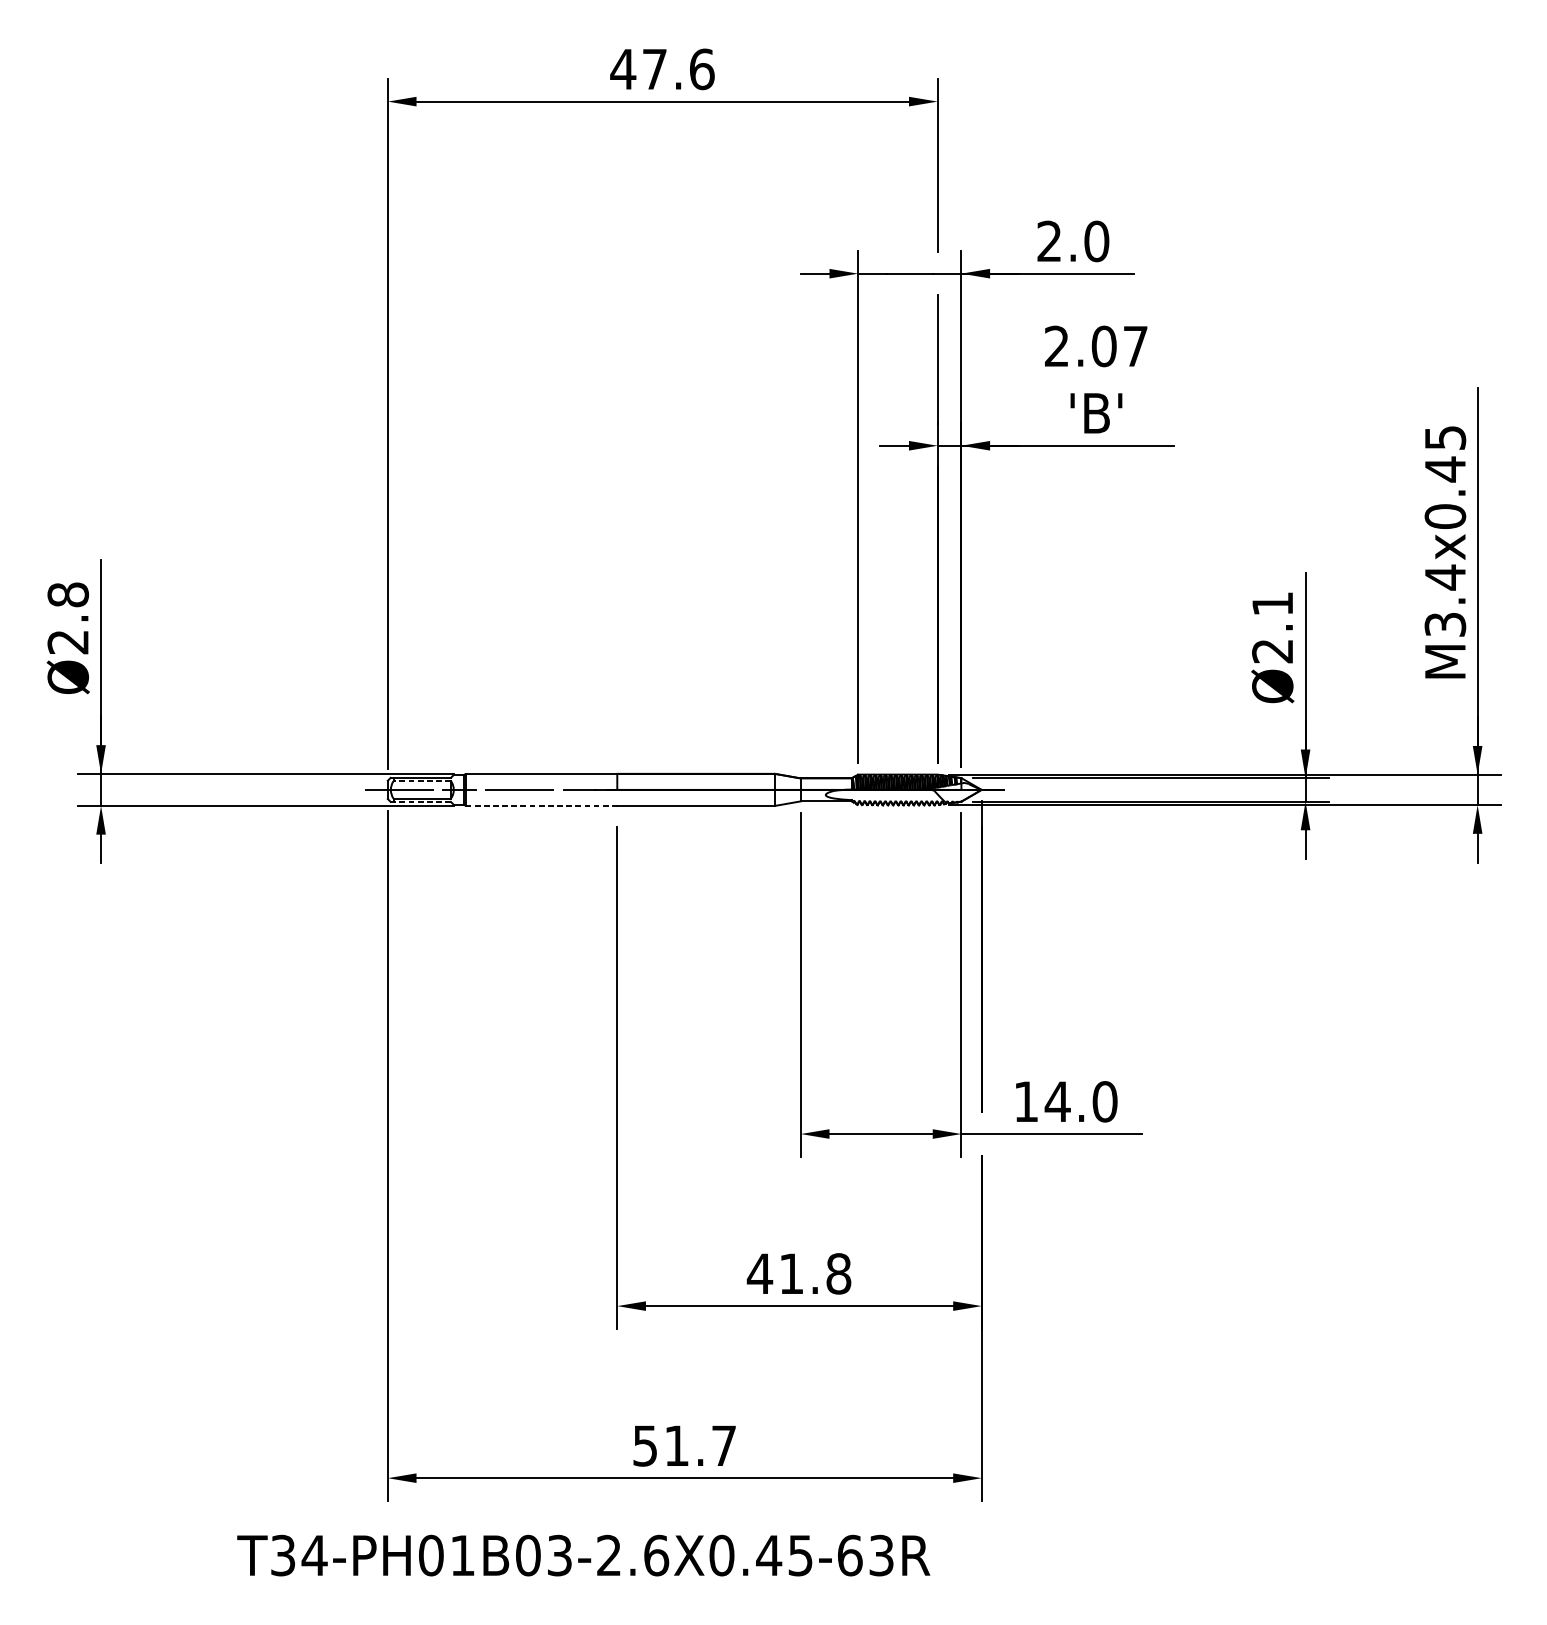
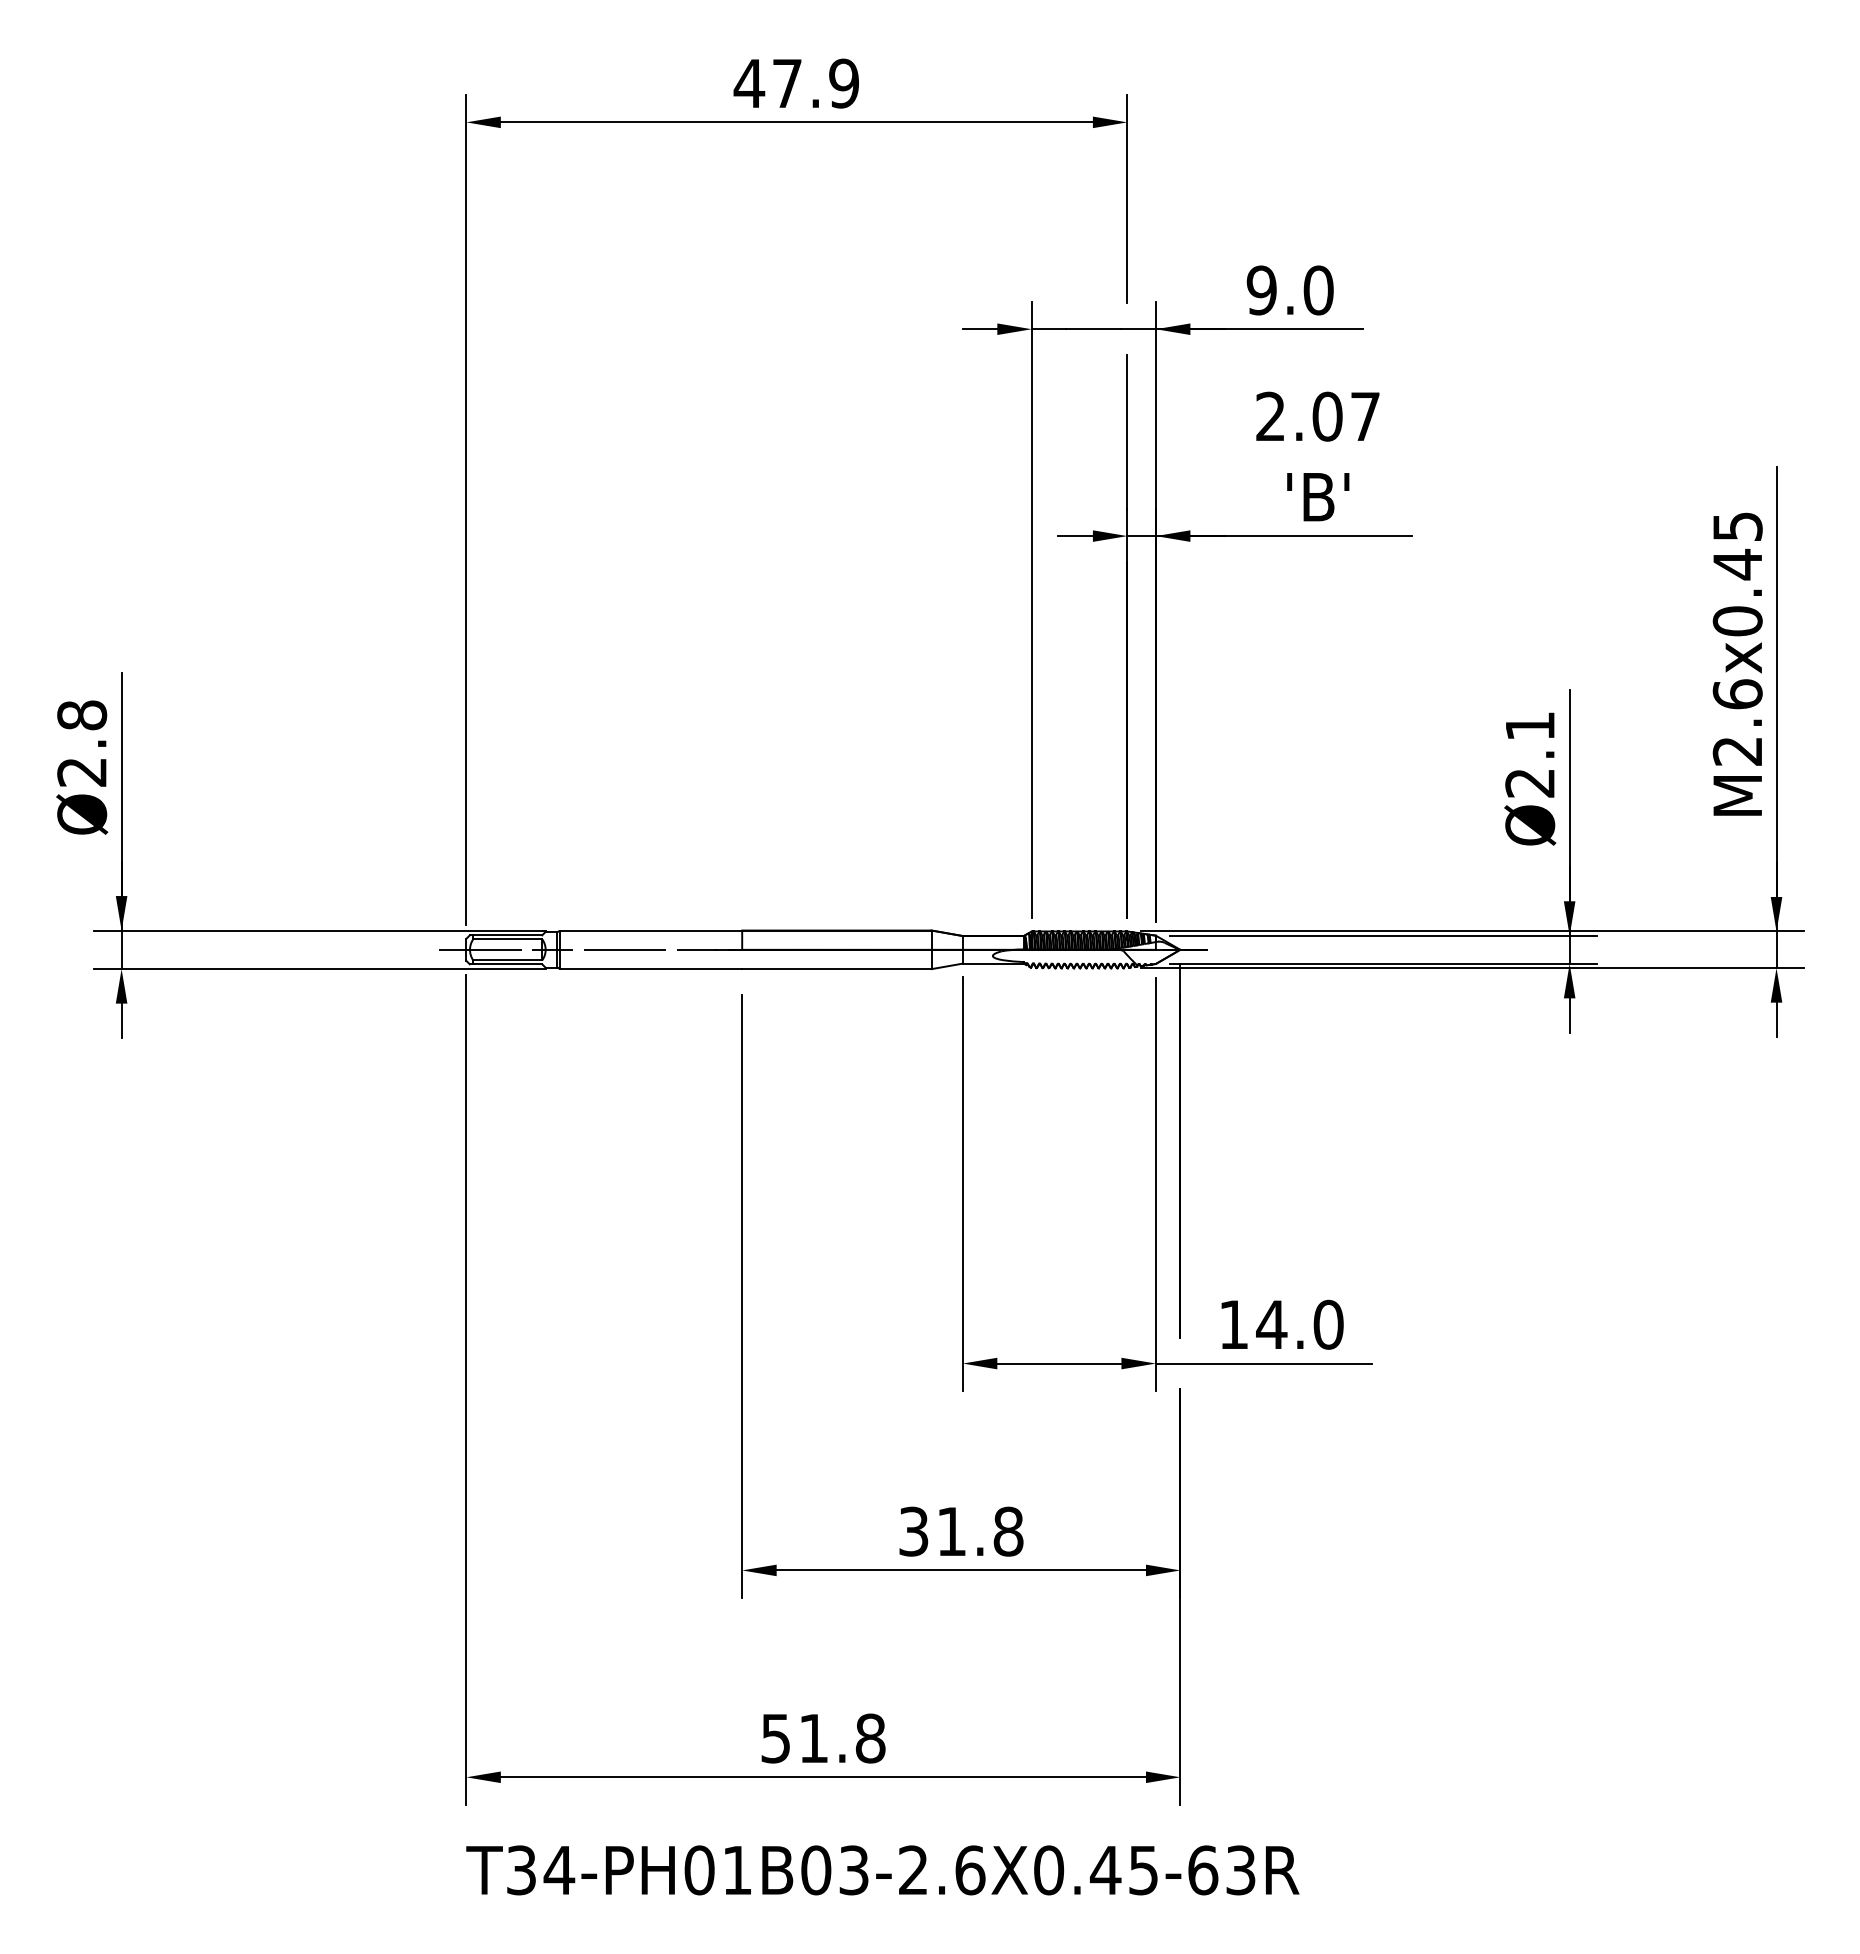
text: (702, 69) -> (844, 83), 47.6 -> 47.9
text: (1049, 241) -> (1261, 290), 2.0 -> 9.0
text: (1445, 599) -> (1737, 721), M3.4x0.45 -> M2.6x0.45
line: (422, 781) -> (507, 939), dashed -> solid
line: (422, 802) -> (507, 964), dashed -> solid
line: (541, 806) -> (651, 969), dashed -> solid
text: (759, 1273) -> (913, 1531), 41.8 -> 31.8
text: (724, 1445) -> (870, 1738), 51.7 -> 51.8
text: (583, 1555) -> (882, 1870), moved

